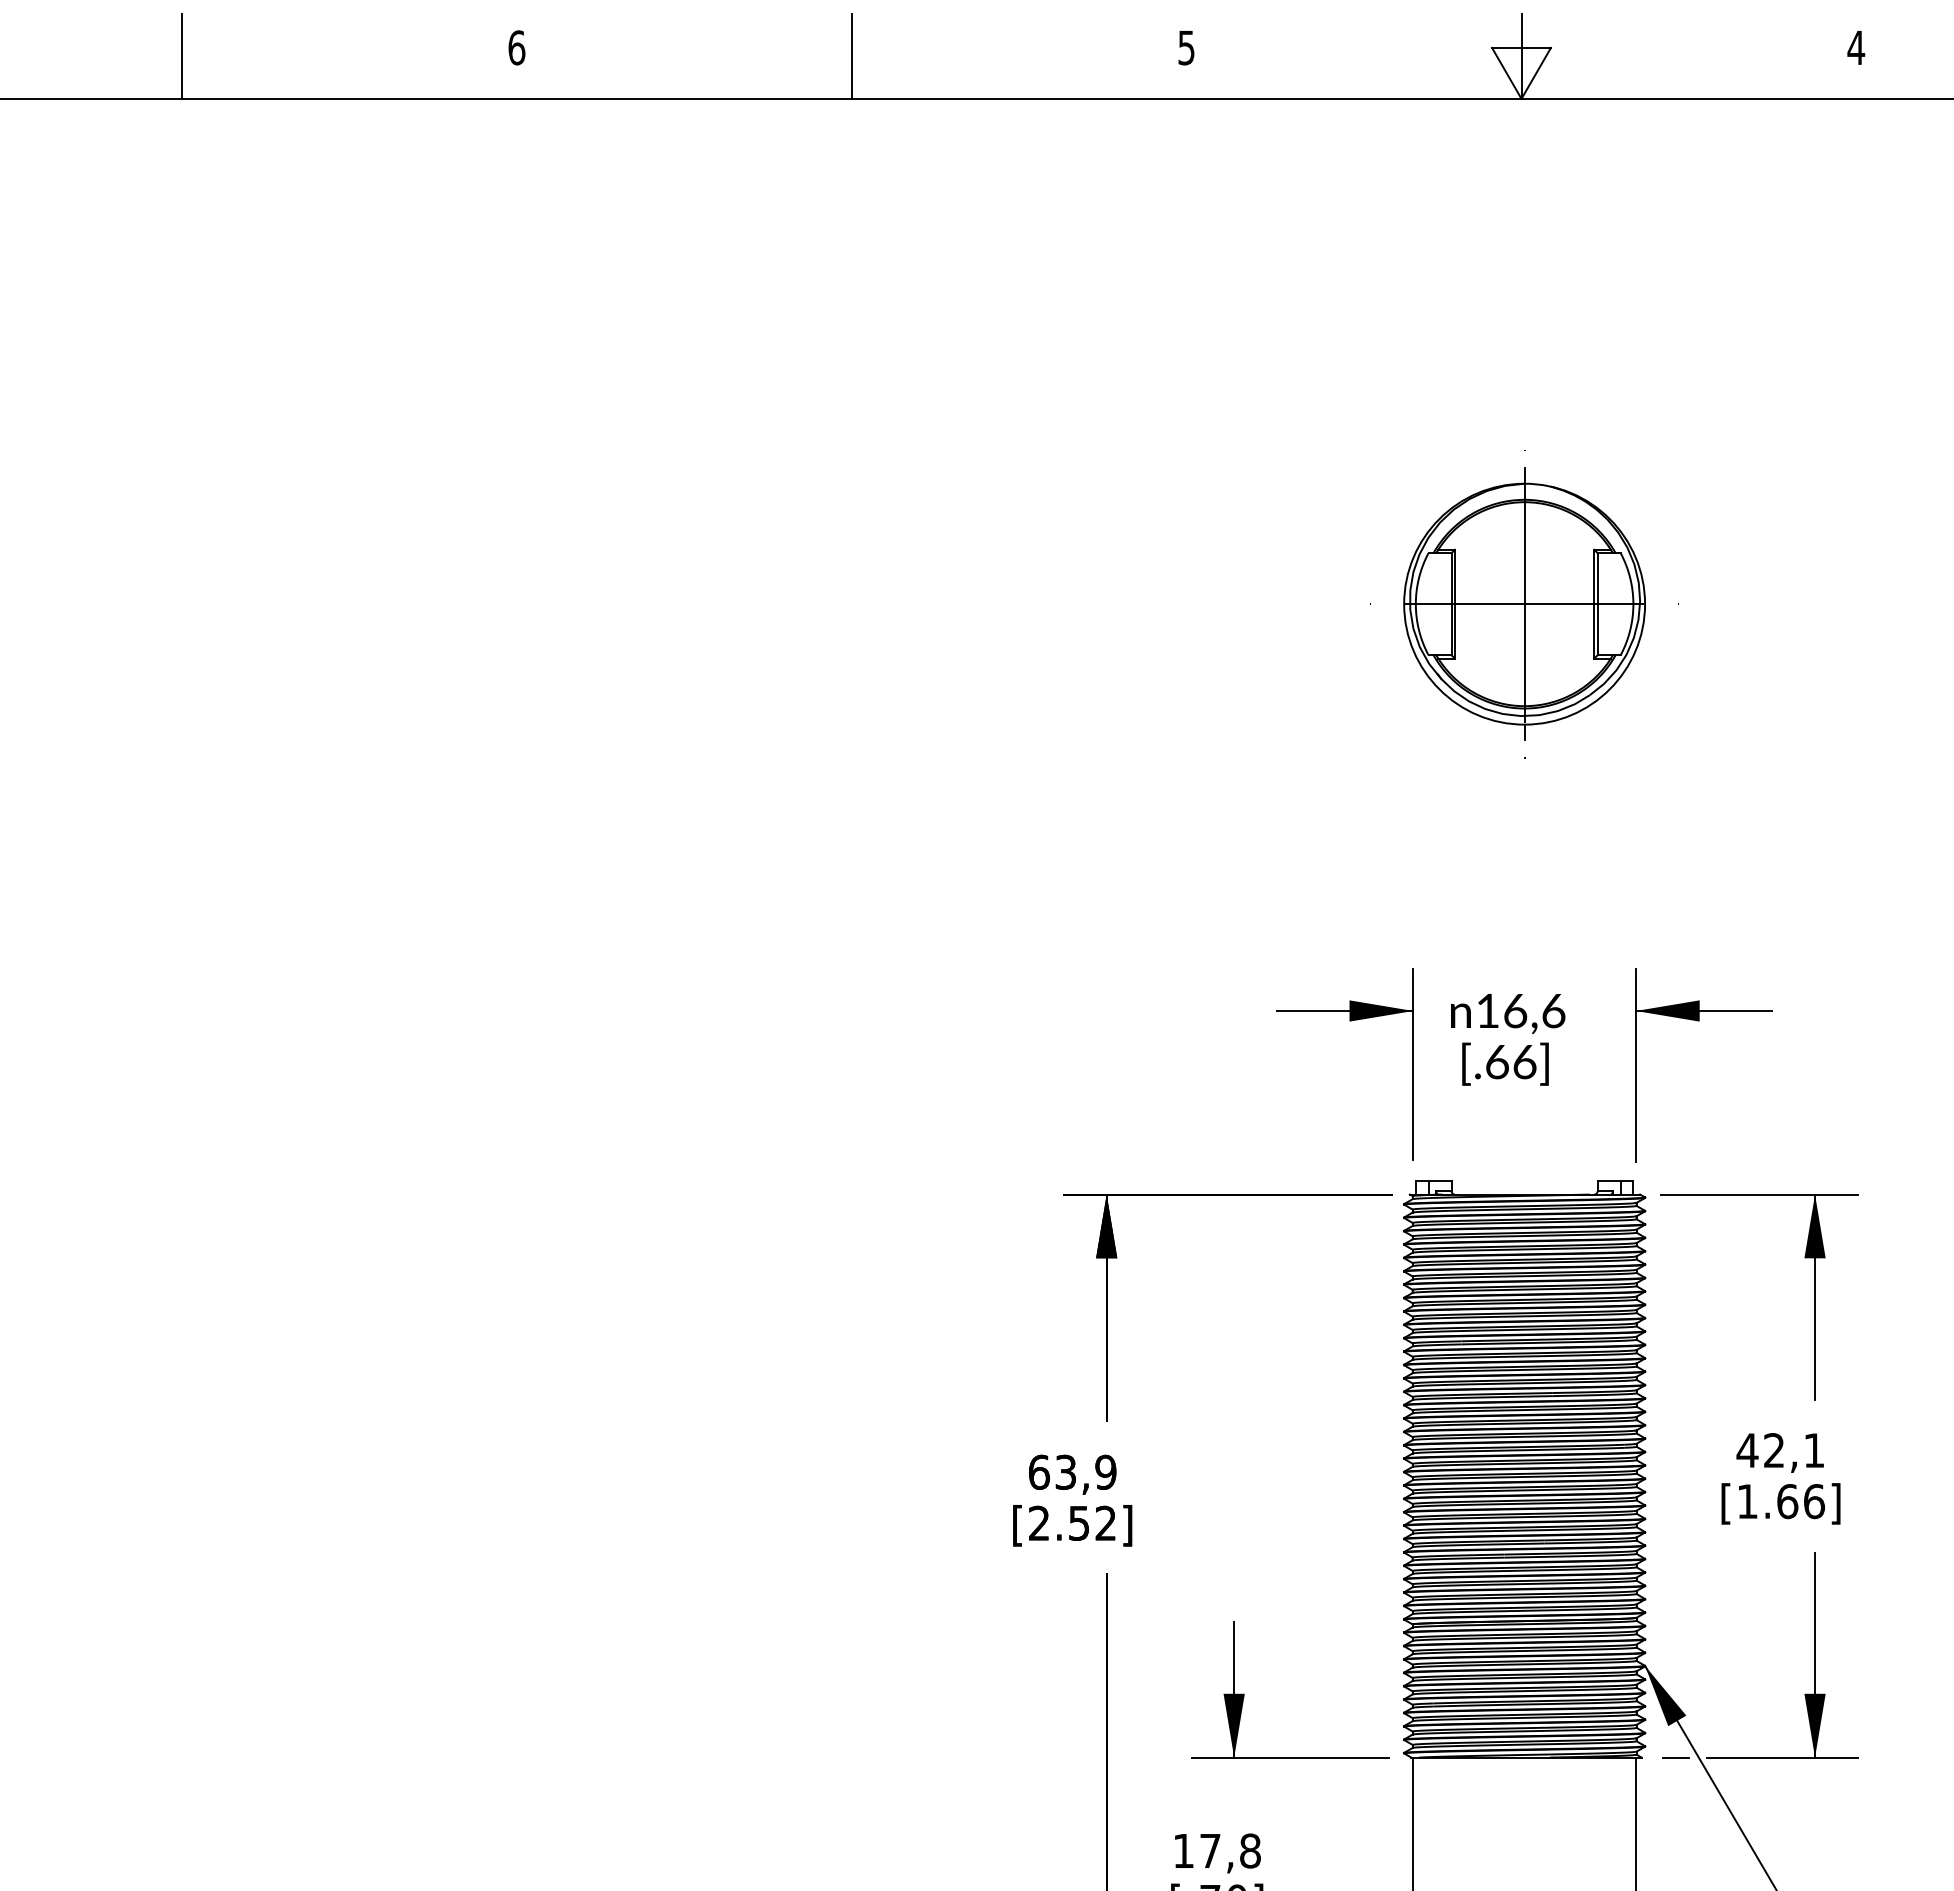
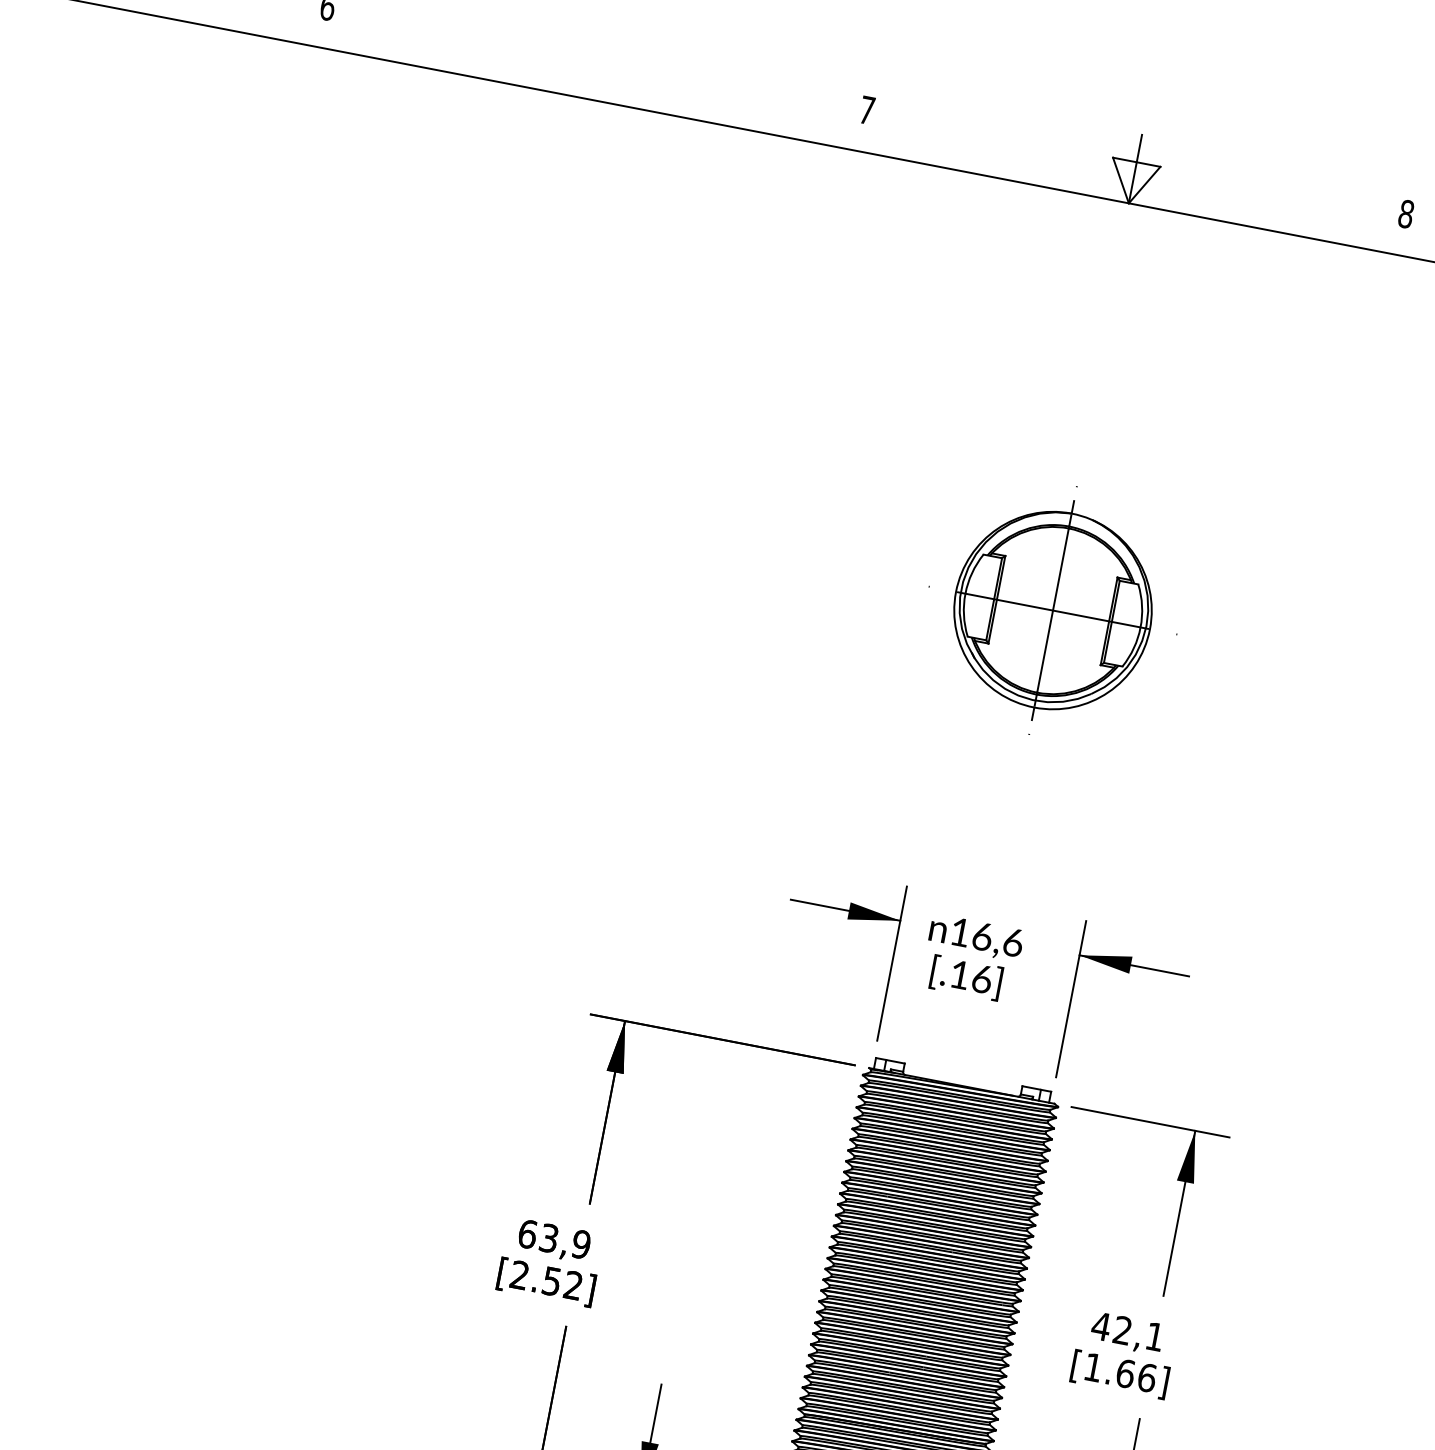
text: (1856, 47) -> (1406, 213), 4 -> 8
text: (1186, 48) -> (866, 110), 5 -> 7
line: (851, 55) -> (596, 64), removed
text: (1497, 1062) -> (960, 975), [.66] -> [.16]

